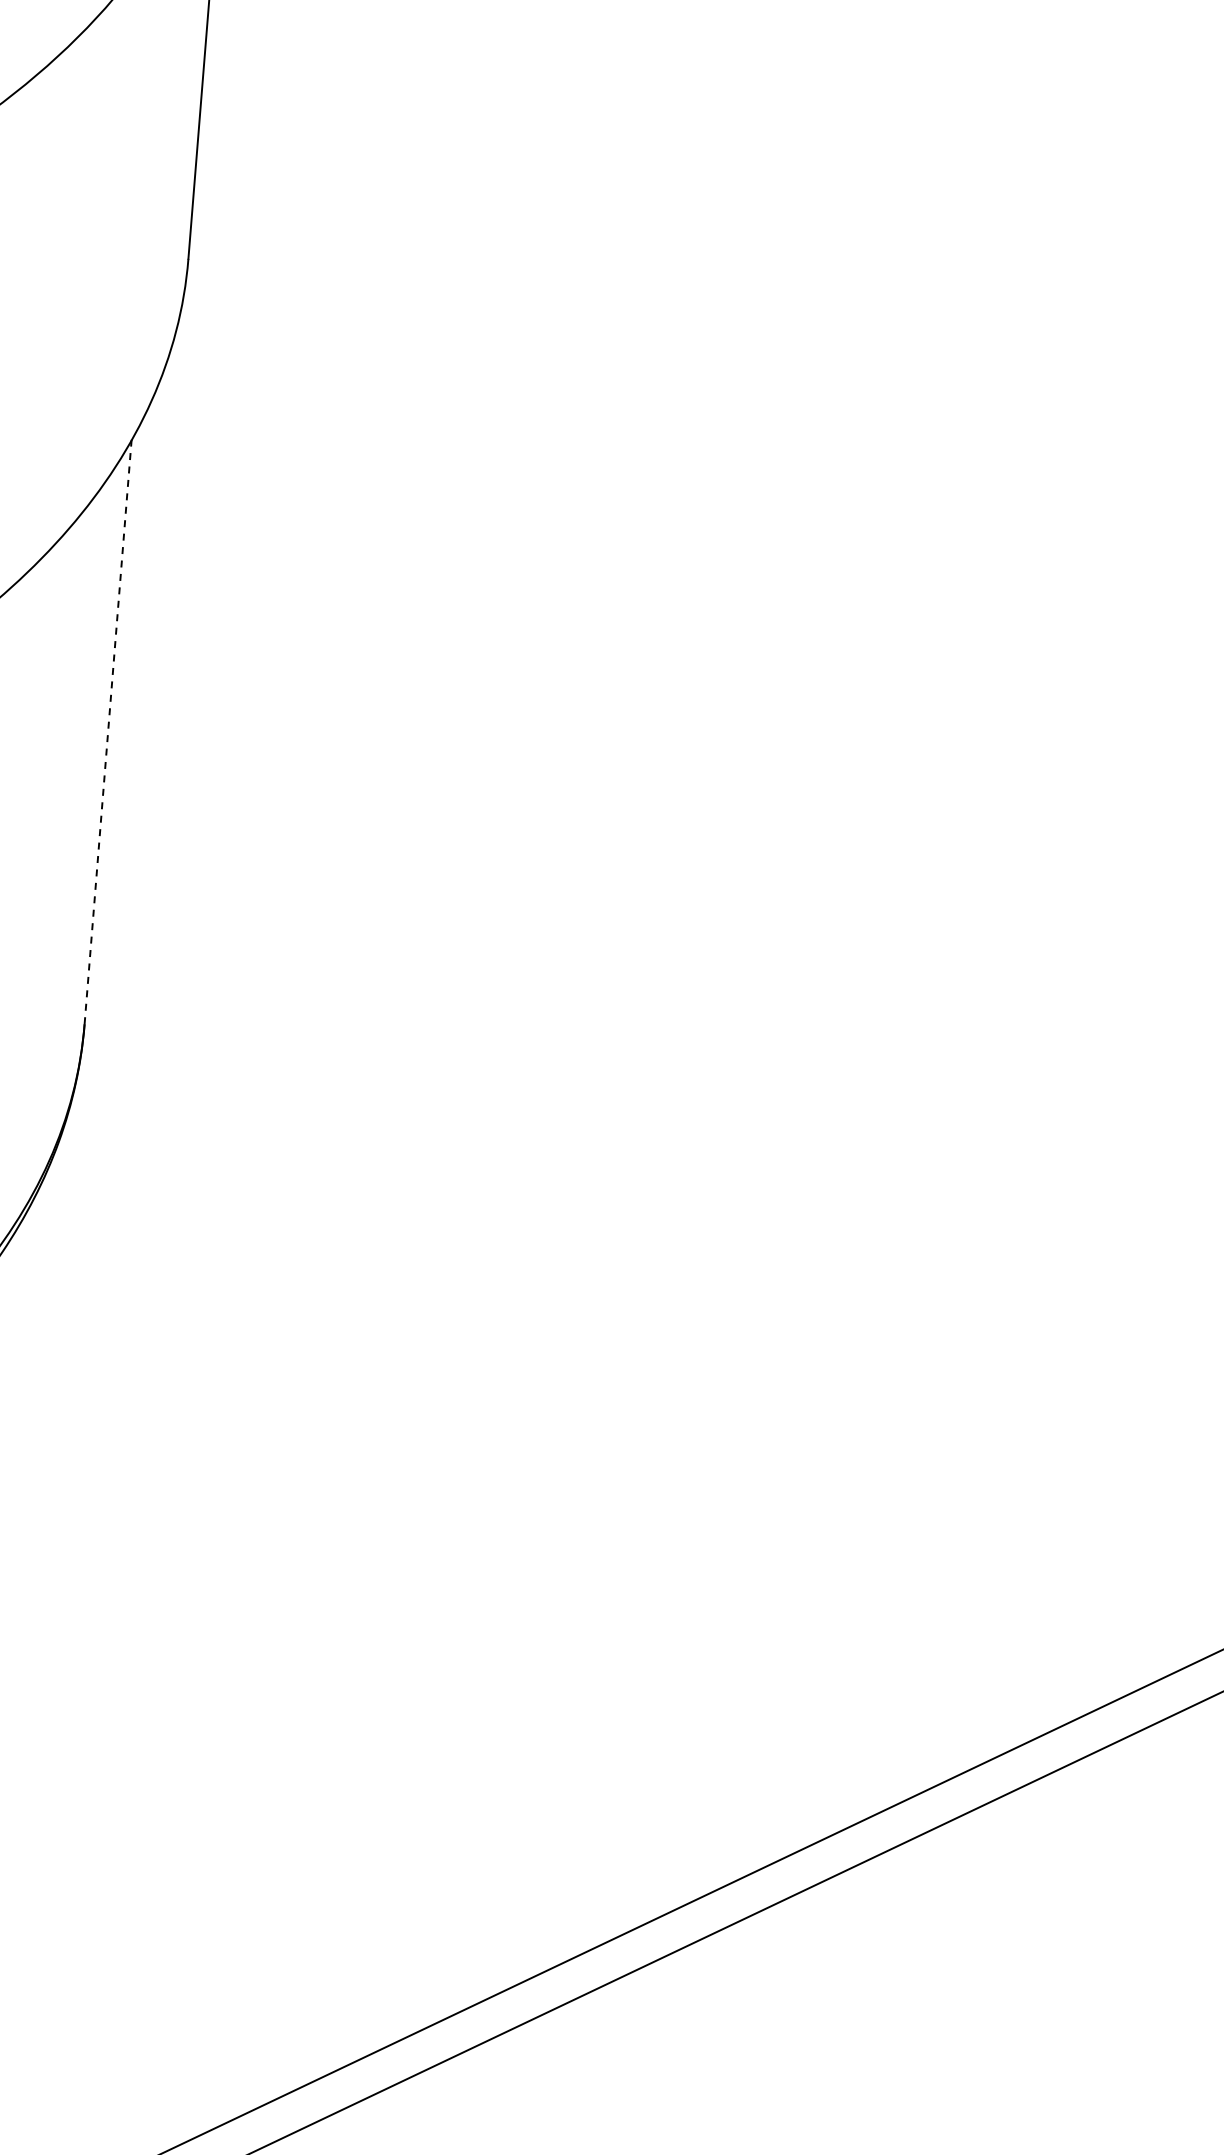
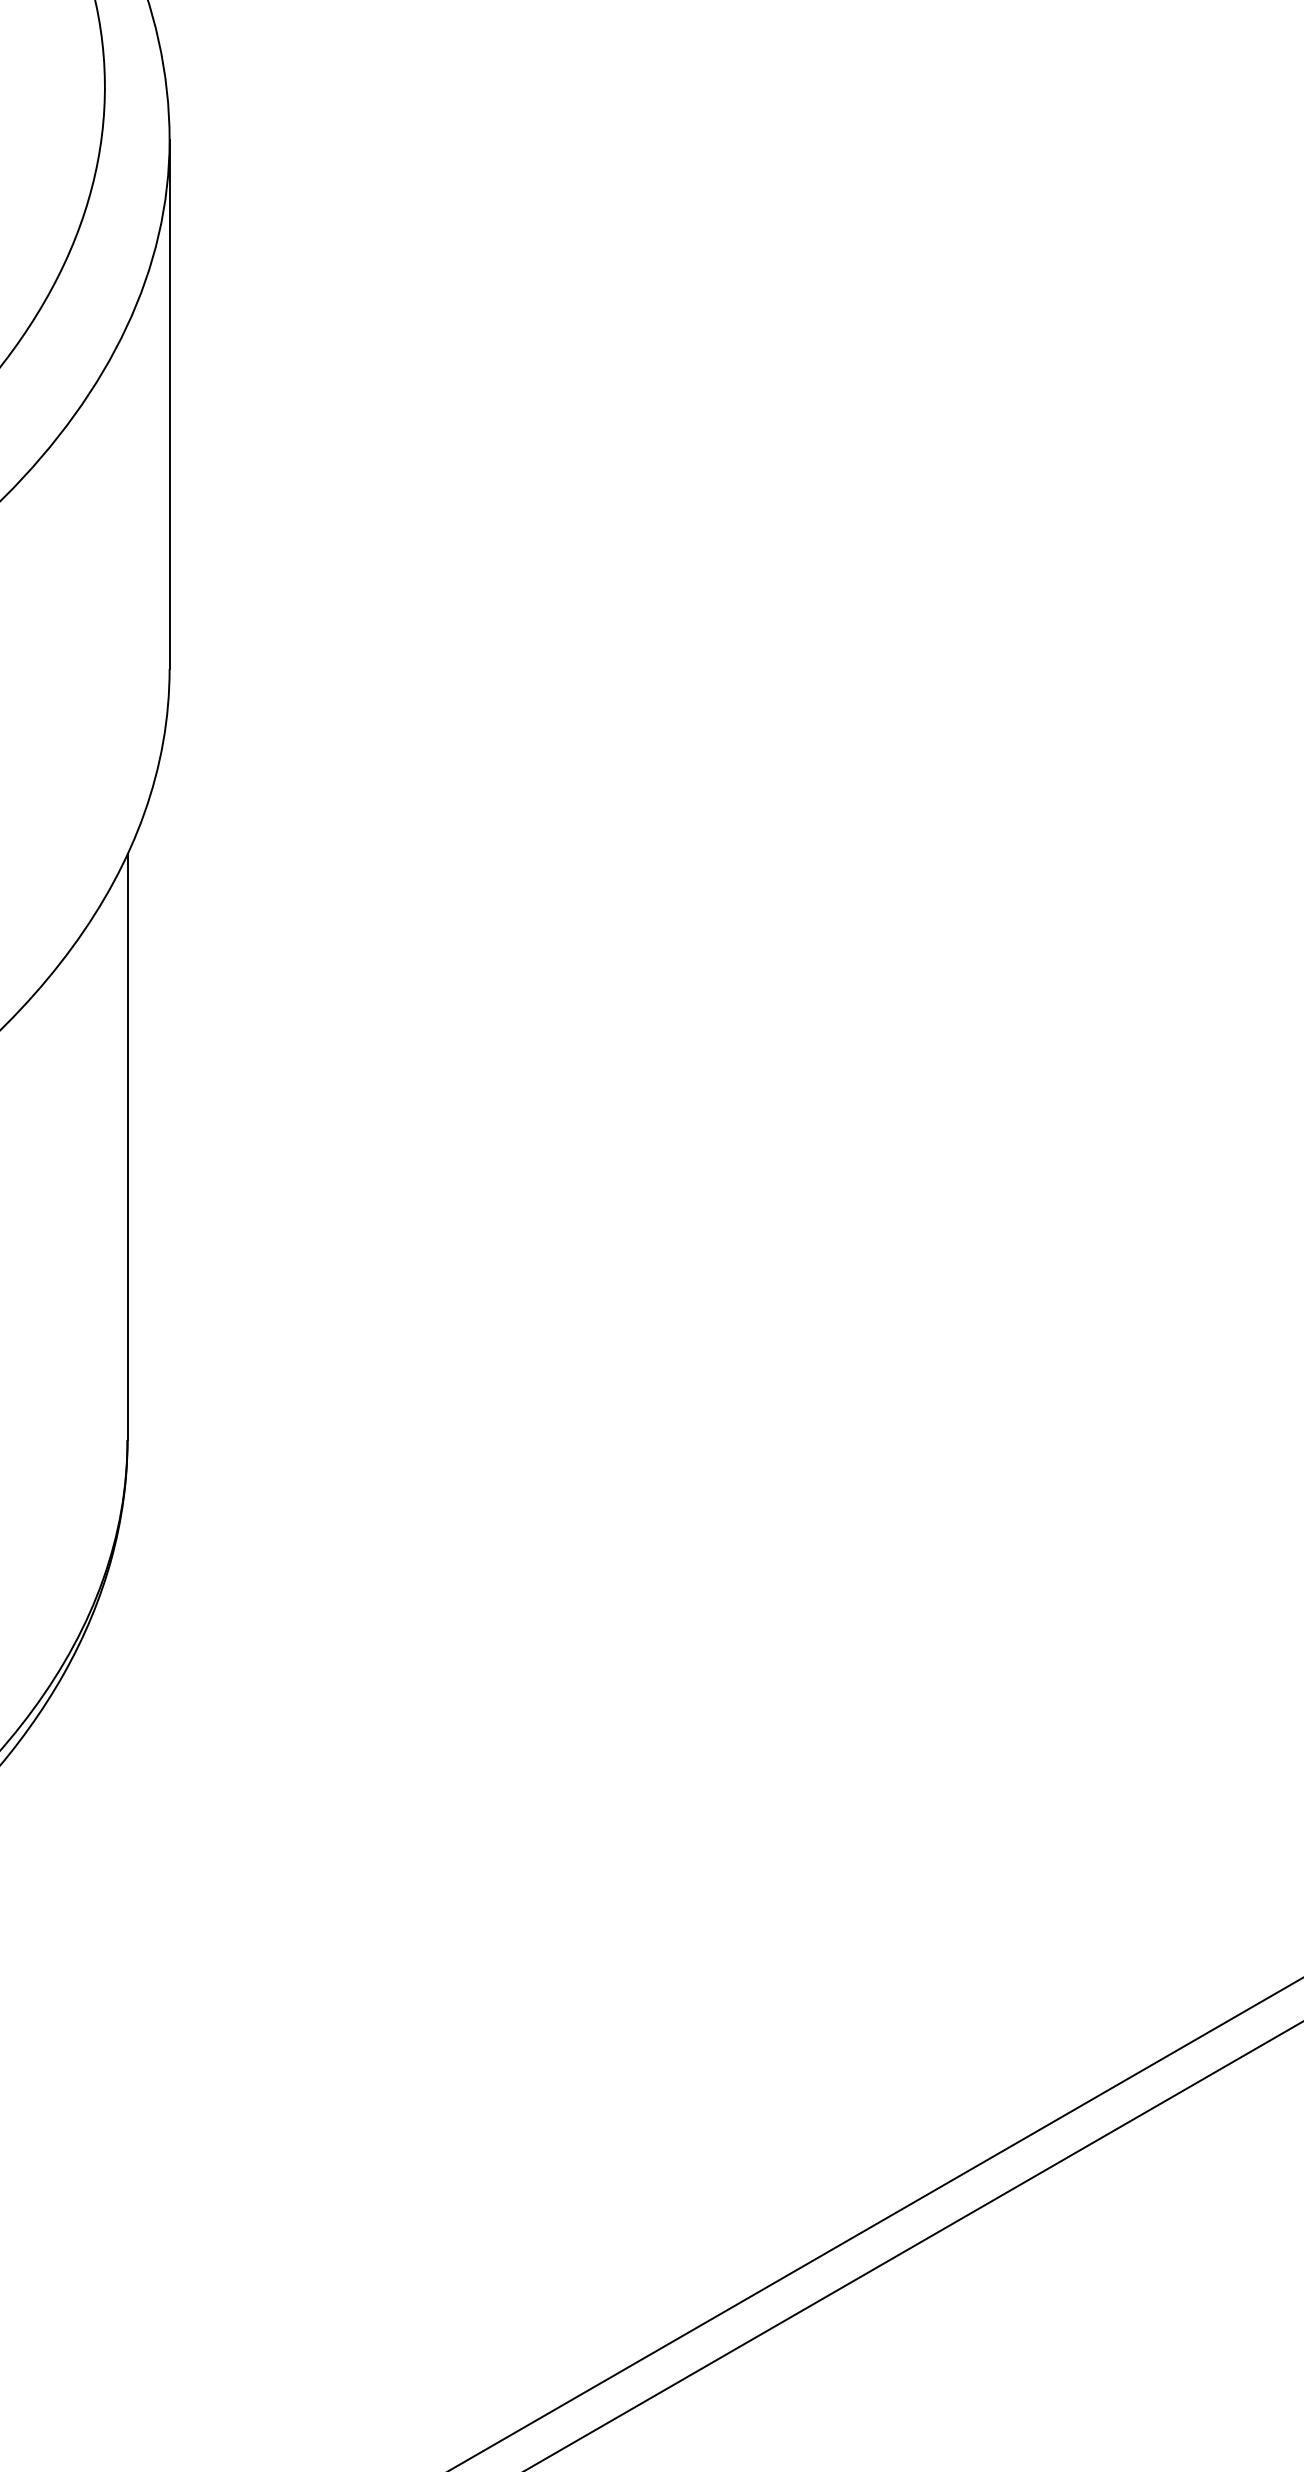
line: (108, 731) -> (127, 1146), dashed -> solid

